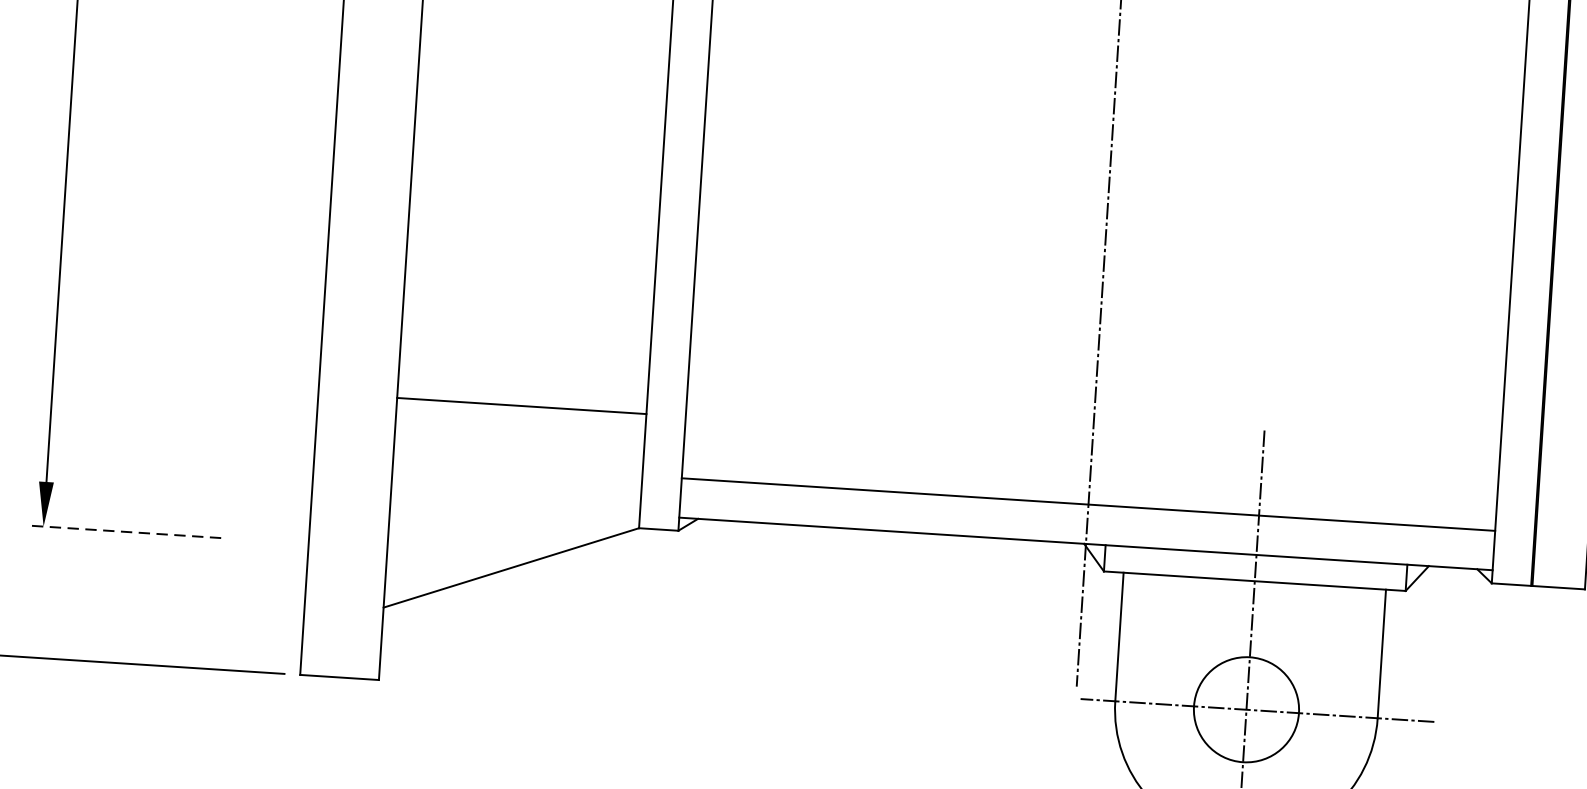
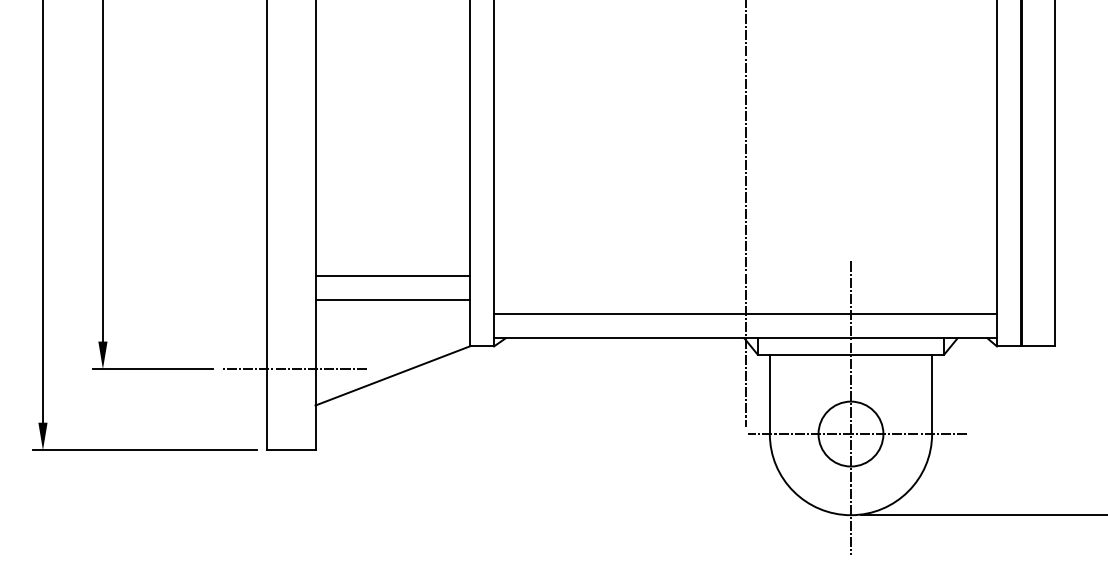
line: (519, 445) -> (392, 300), added
line: (123, 532) -> (152, 369), dashed -> solid
line: (353, 547) -> (294, 369), added

